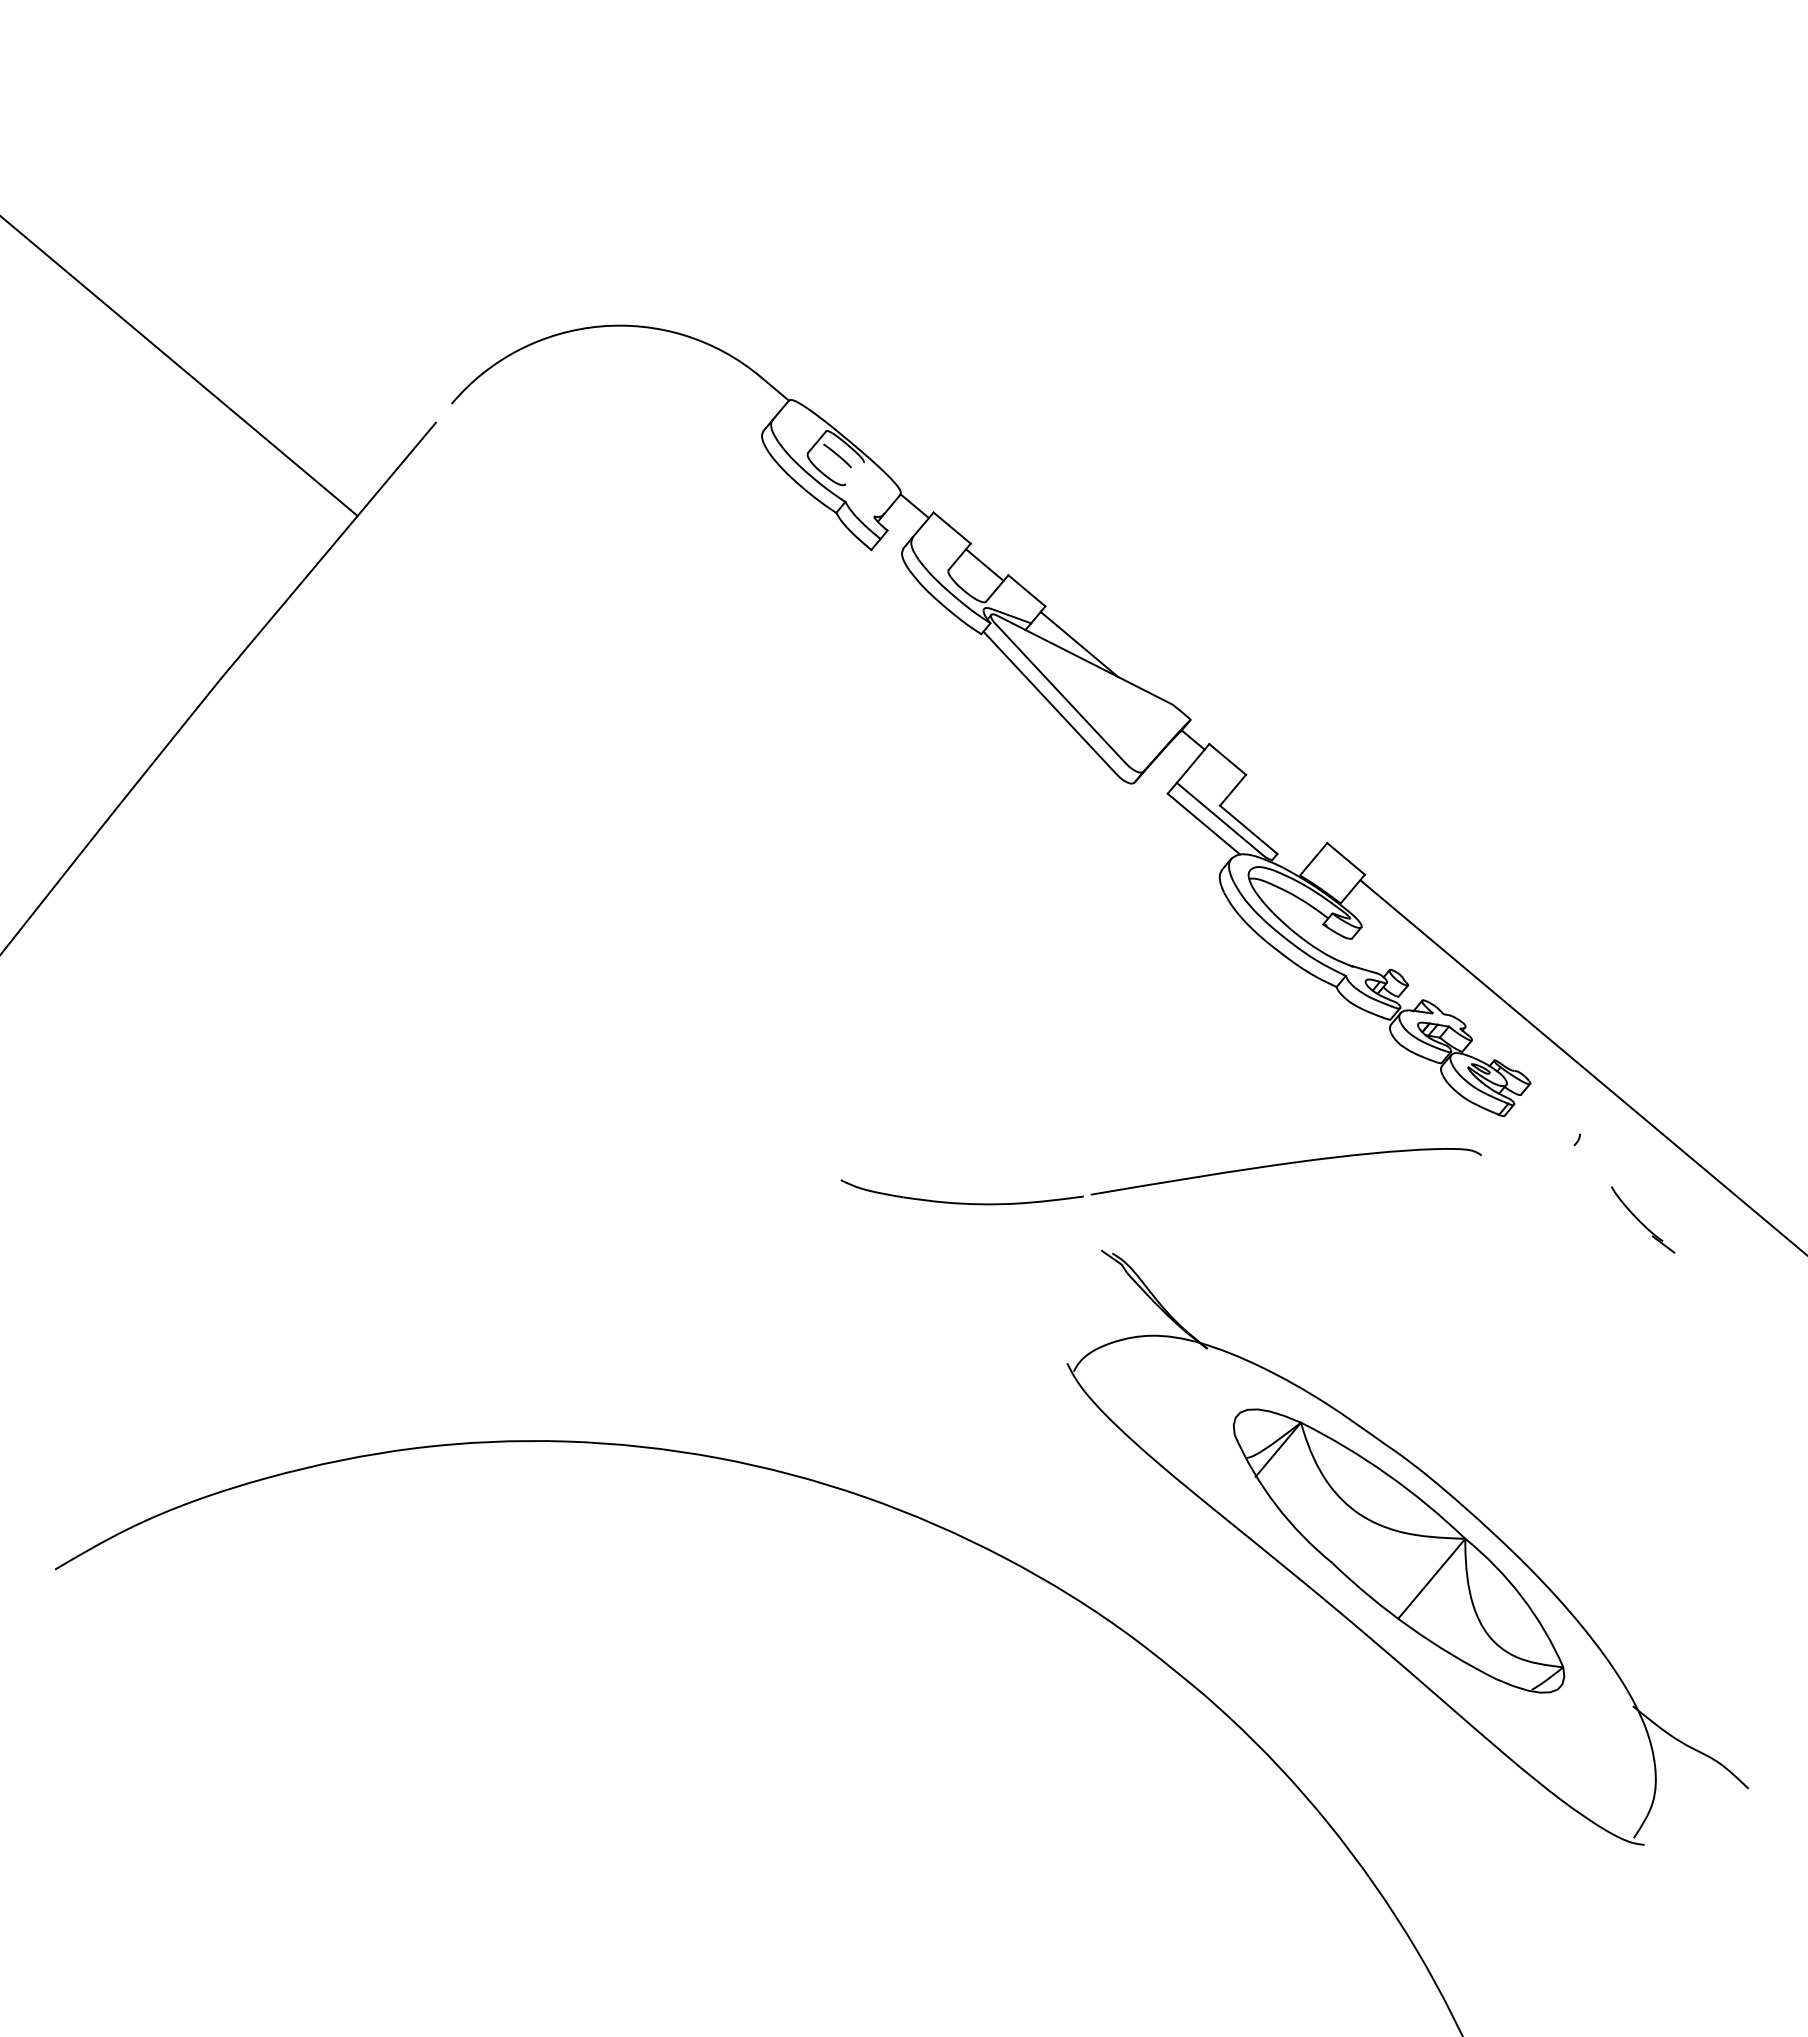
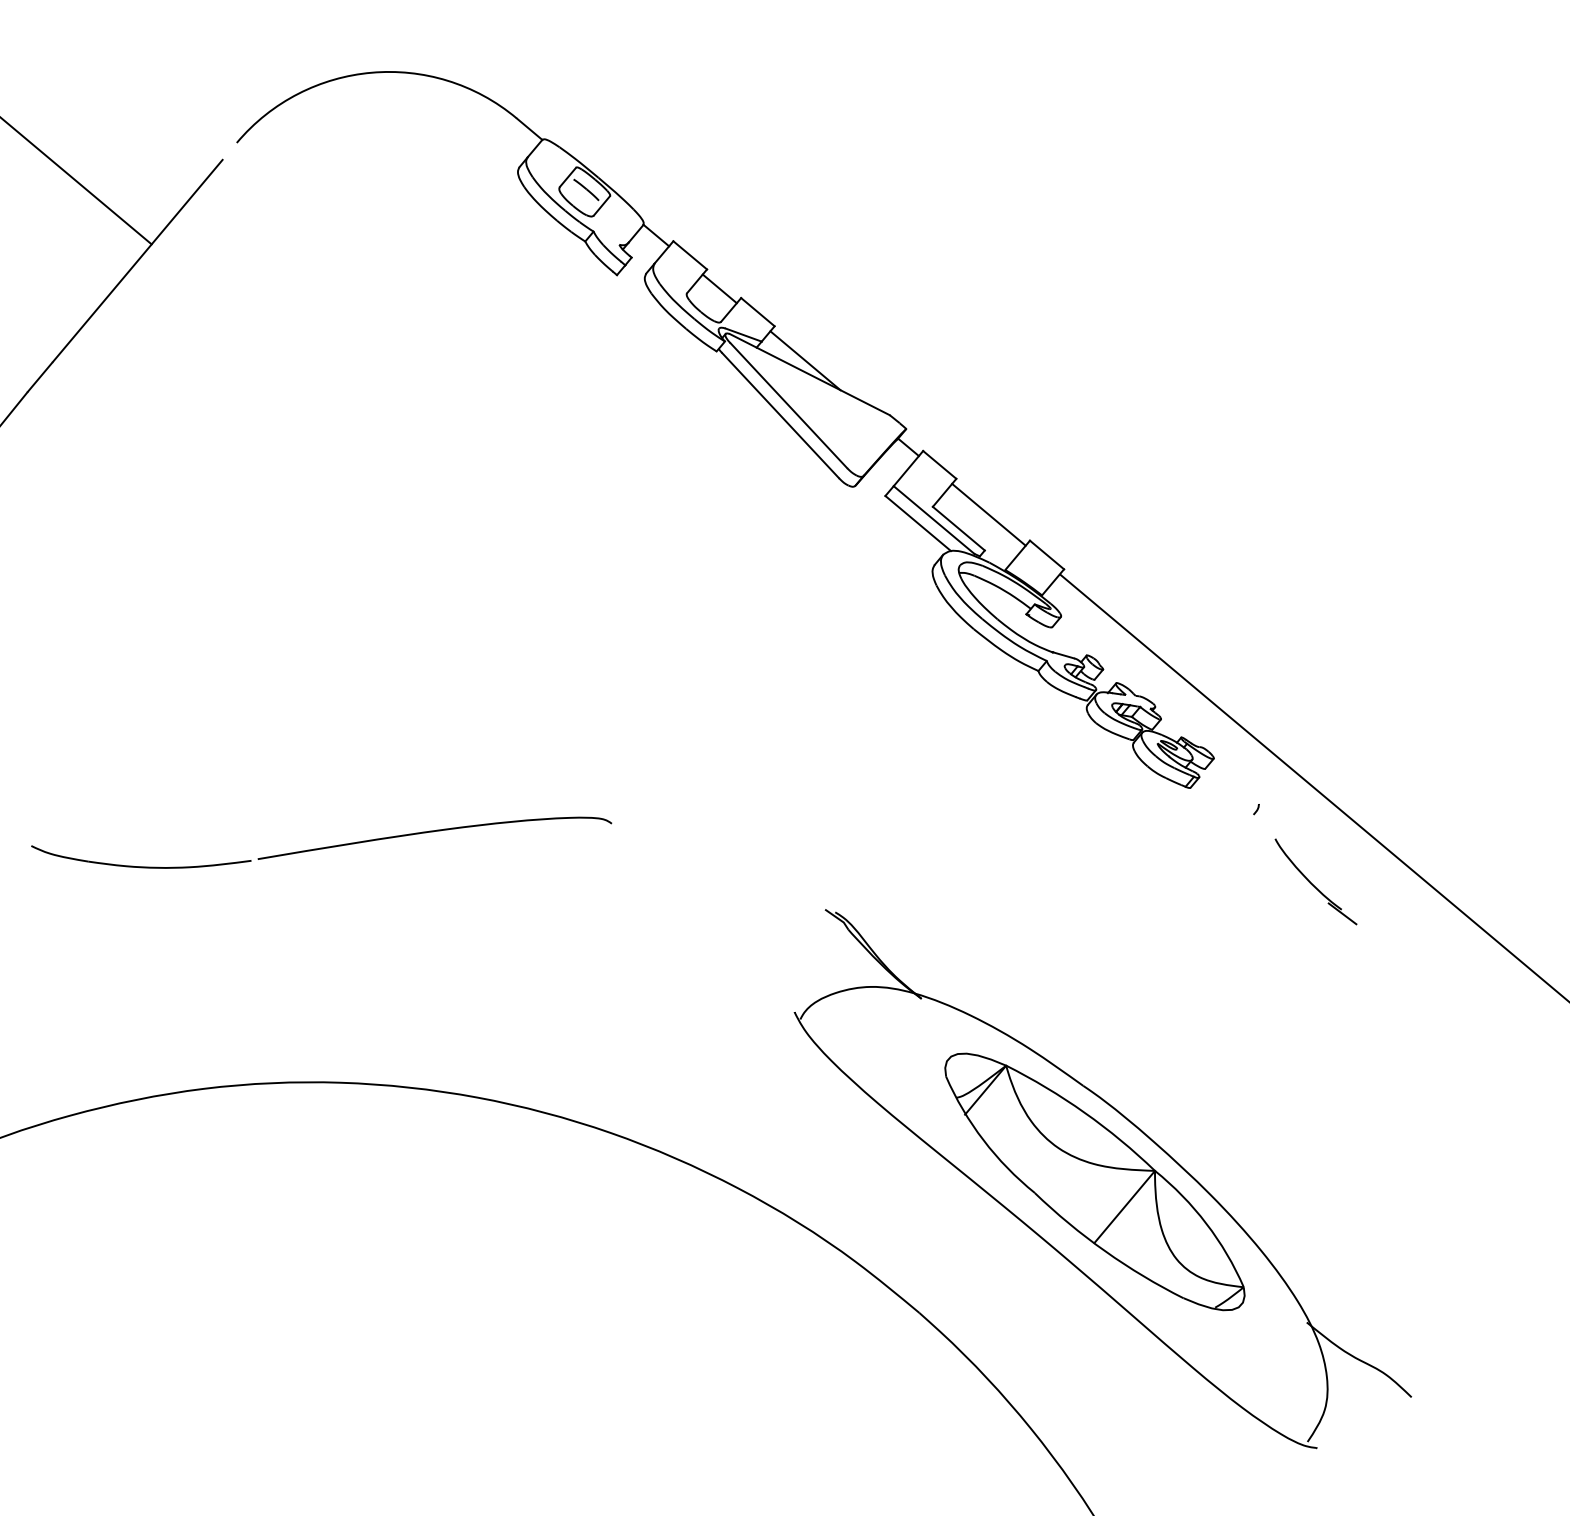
line: (854, 473) -> (601, 205), added
line: (1281, 814) -> (988, 514), added
part: (1160, 1176) -> (320, 842), moved
part: (1642, 1219) -> (1315, 881), size x1.43

